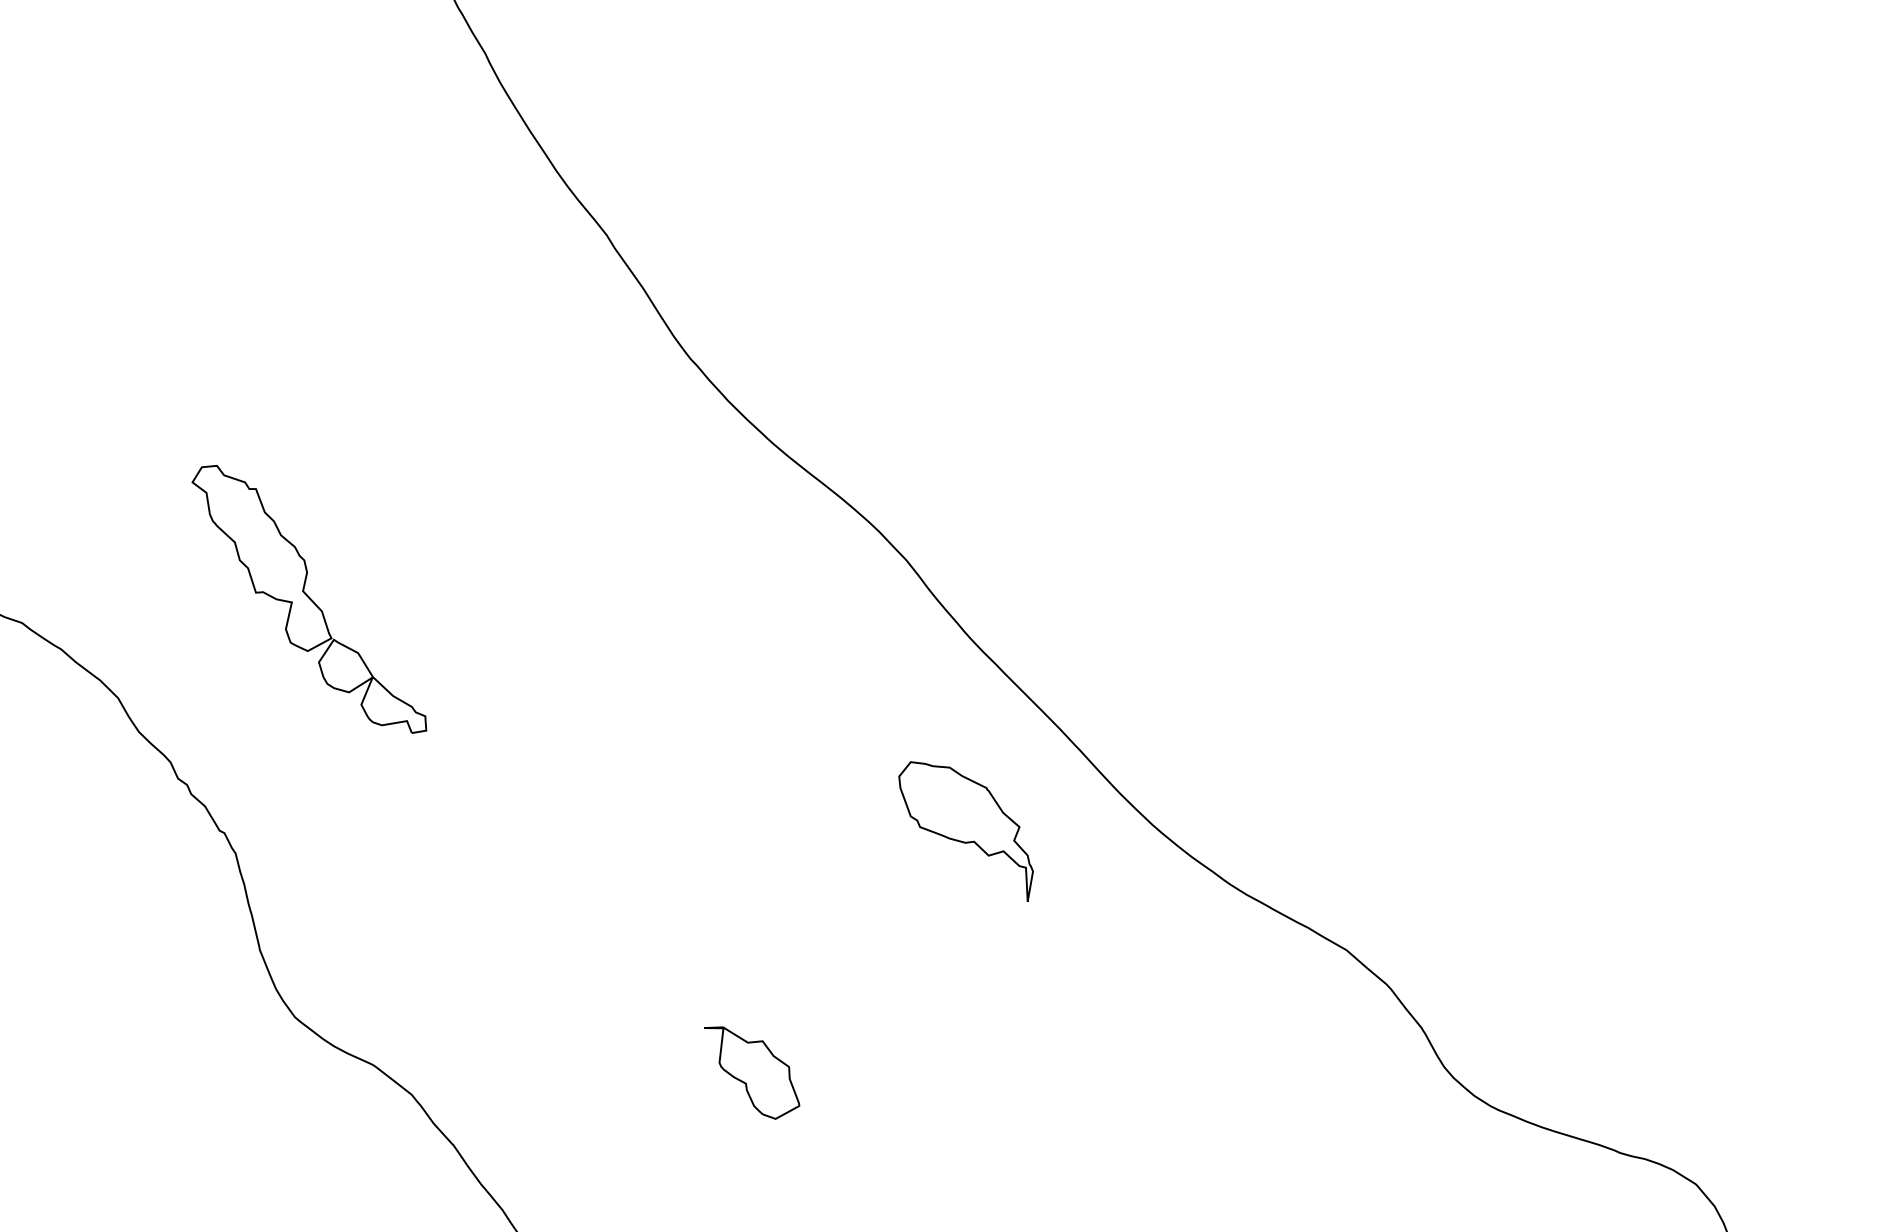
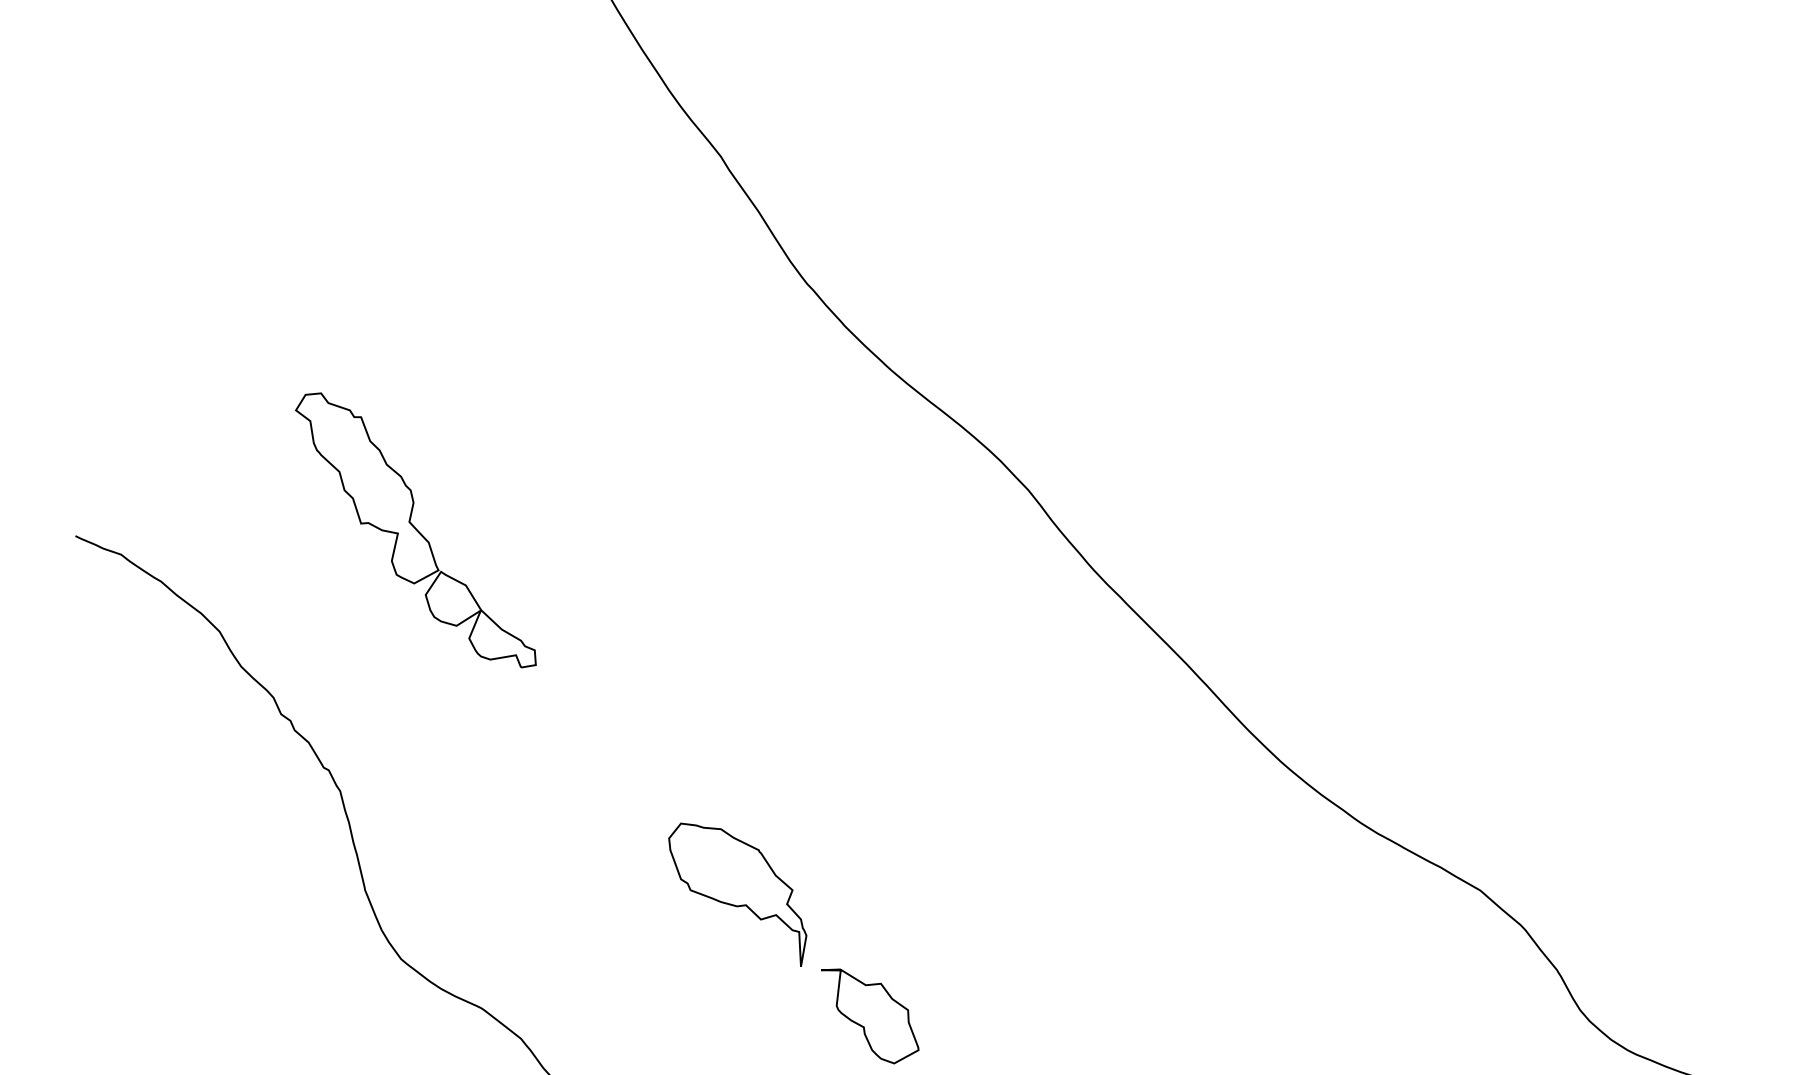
part: (965, 831) -> (737, 894), moved

